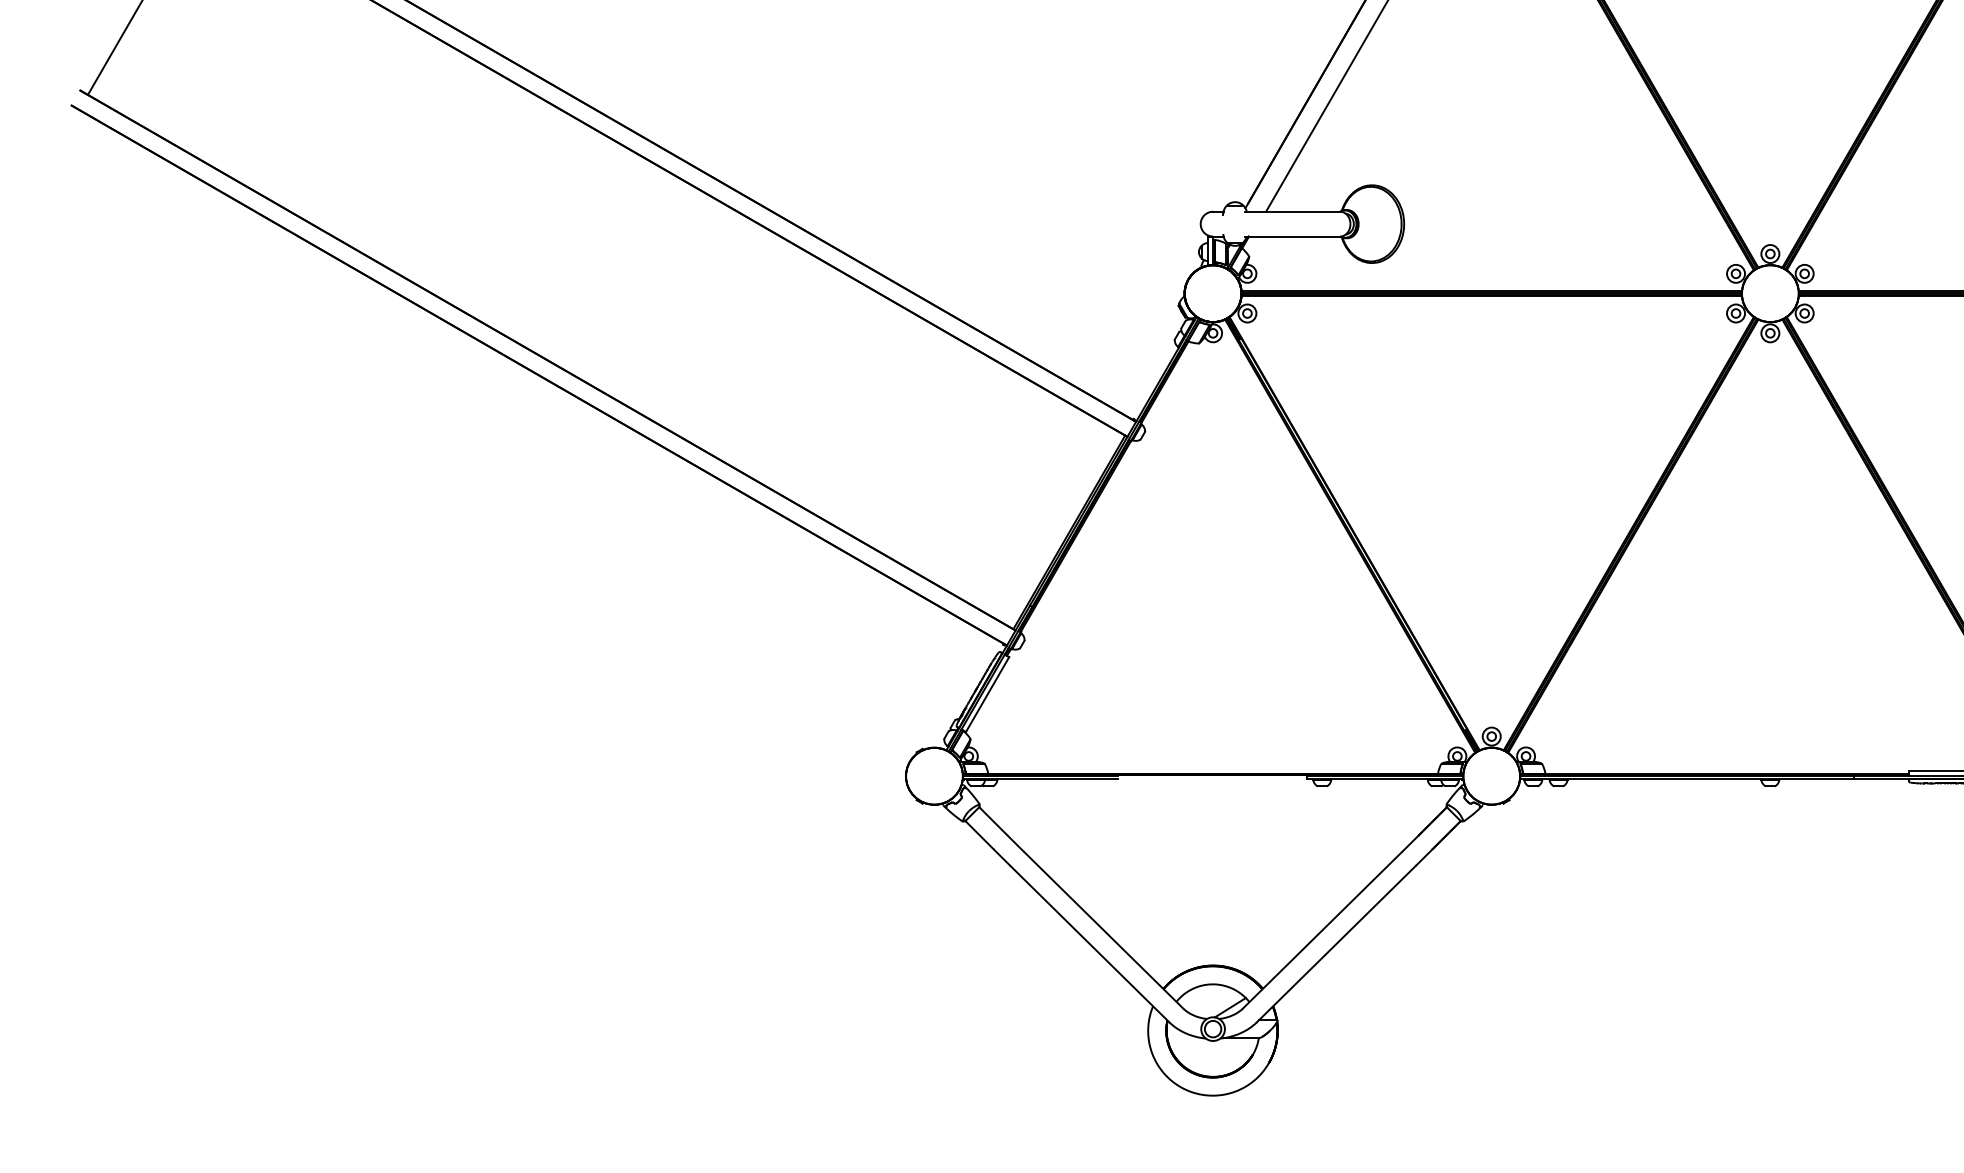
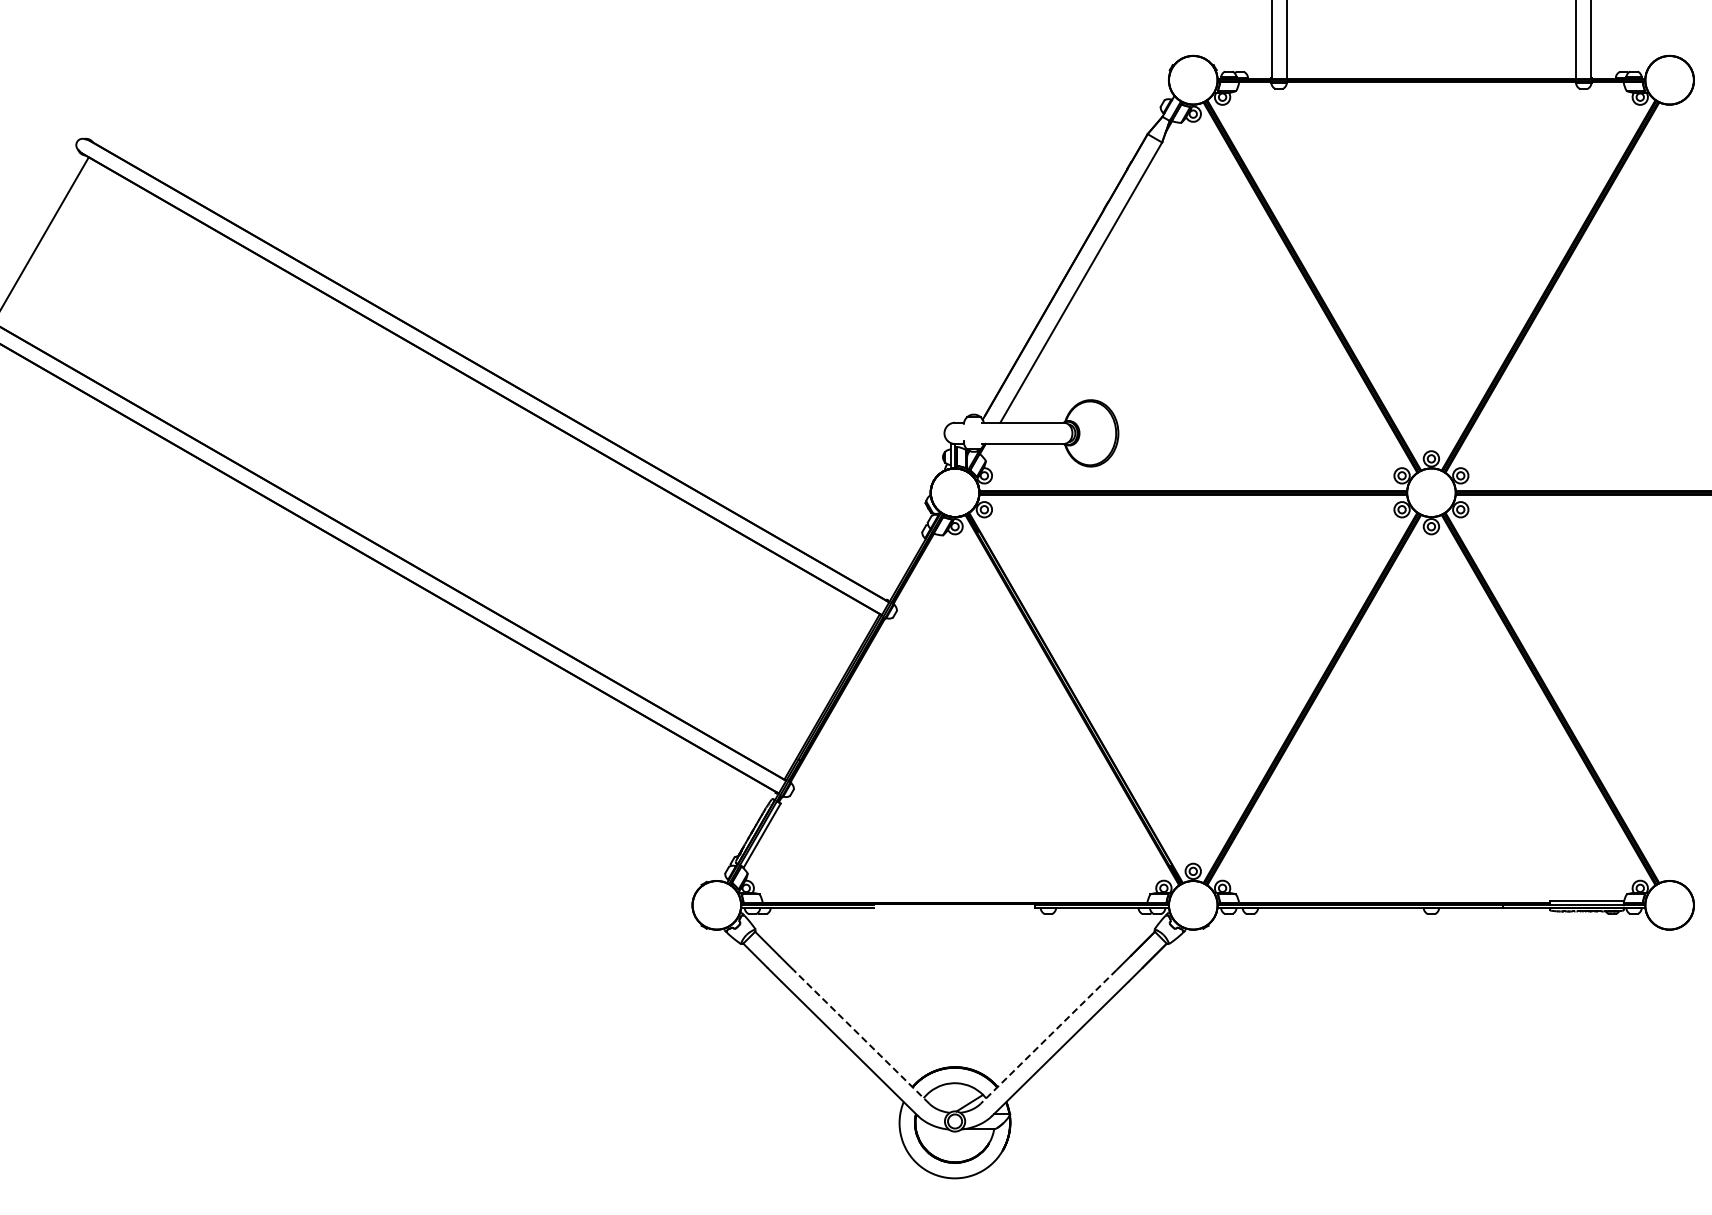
line: (1103, 929) -> (861, 1036), solid -> dashed
line: (1322, 930) -> (1048, 1037), solid -> dashed

